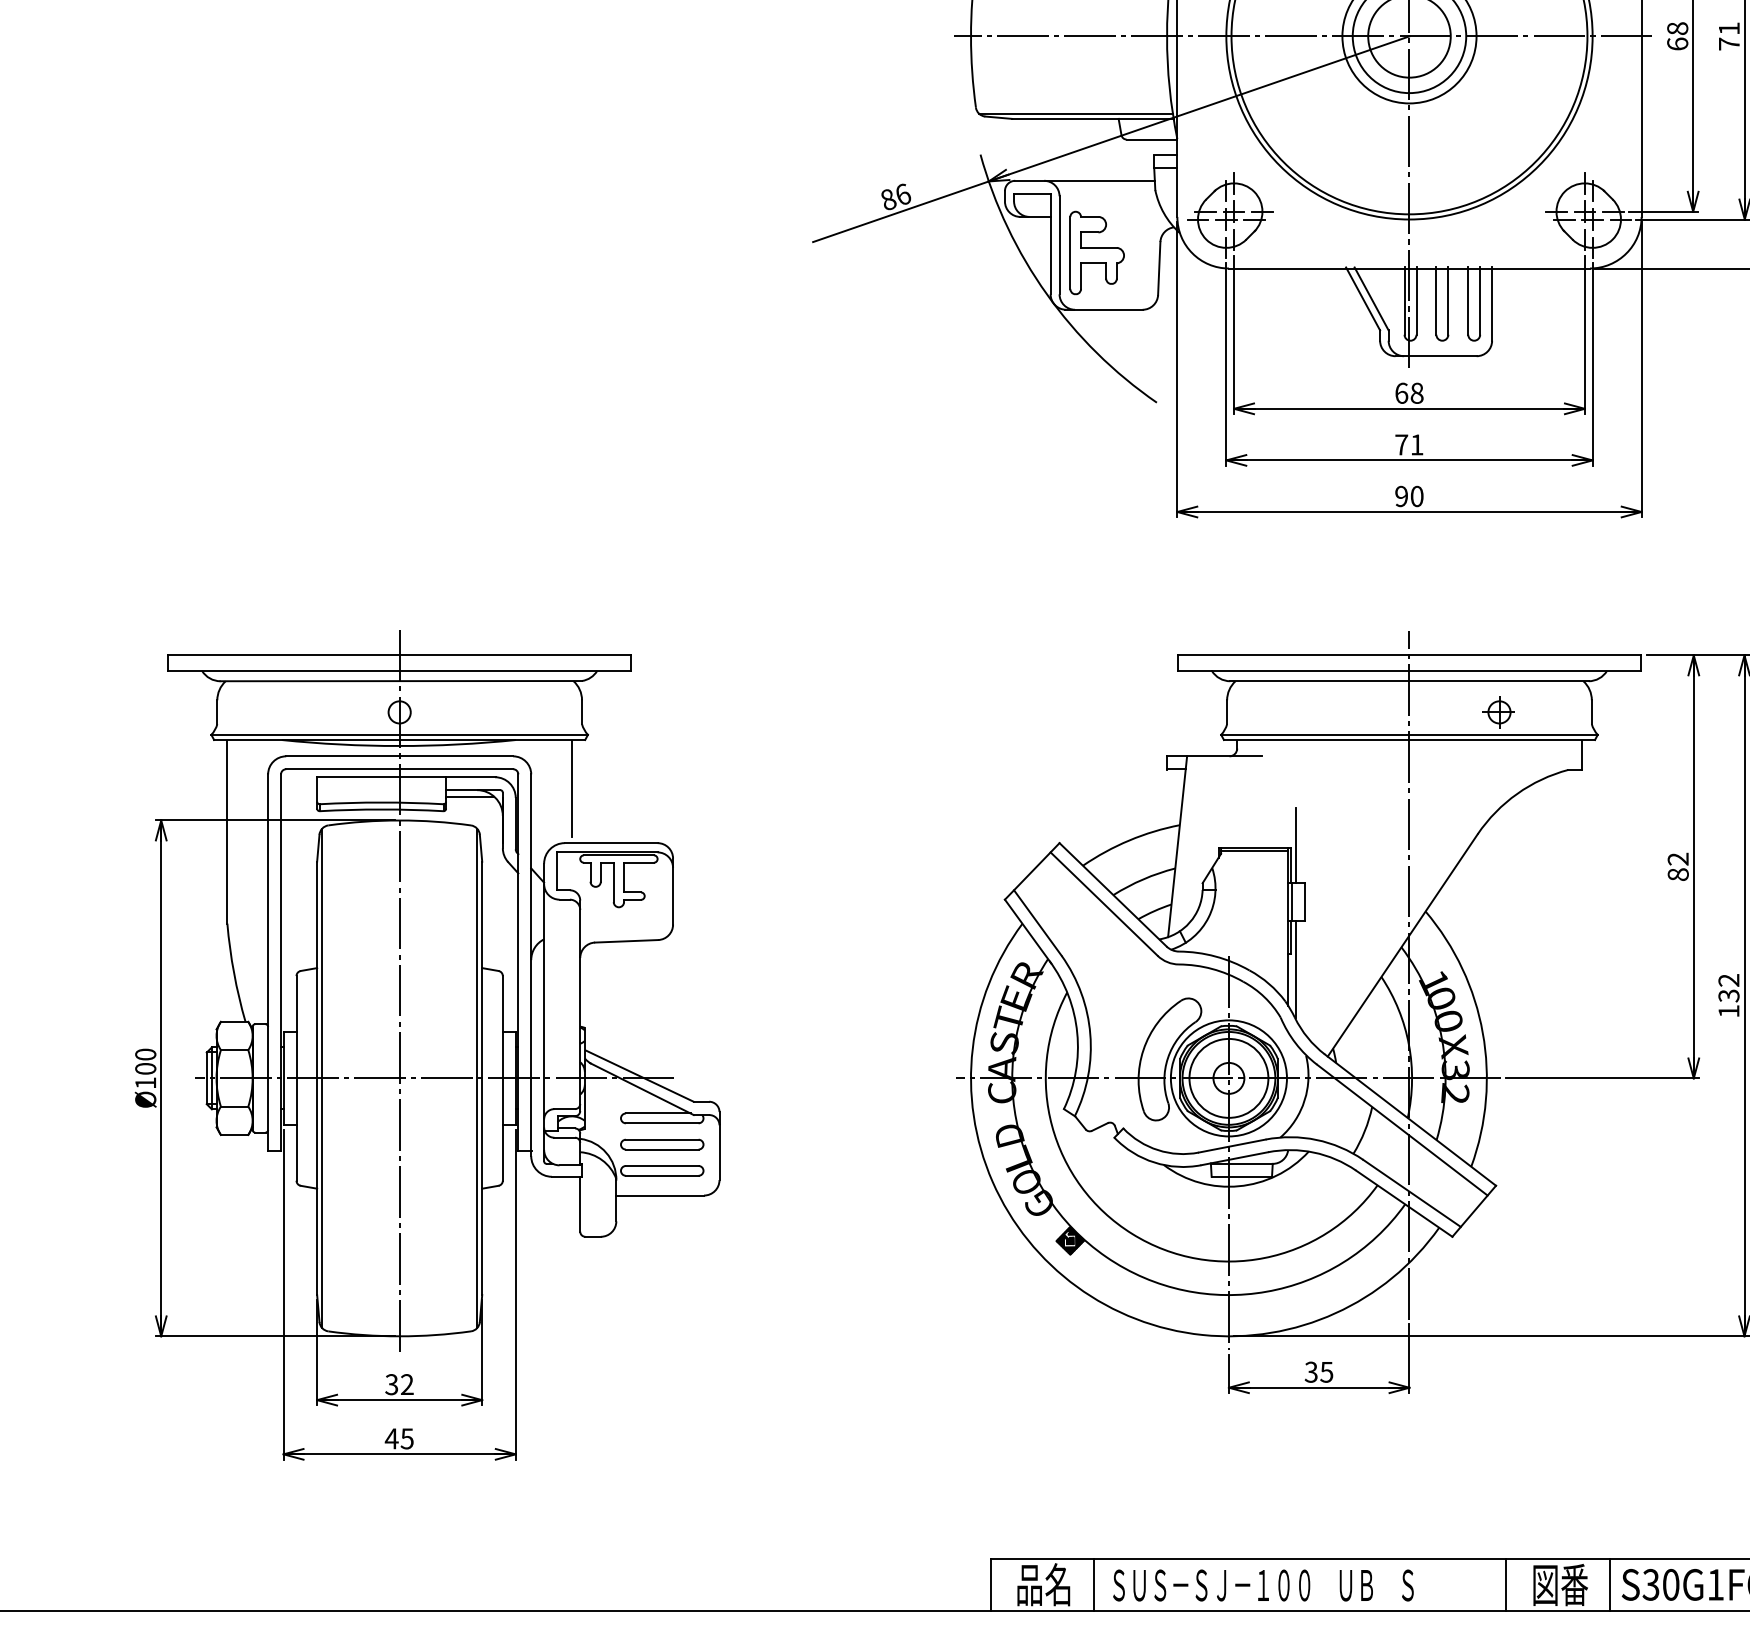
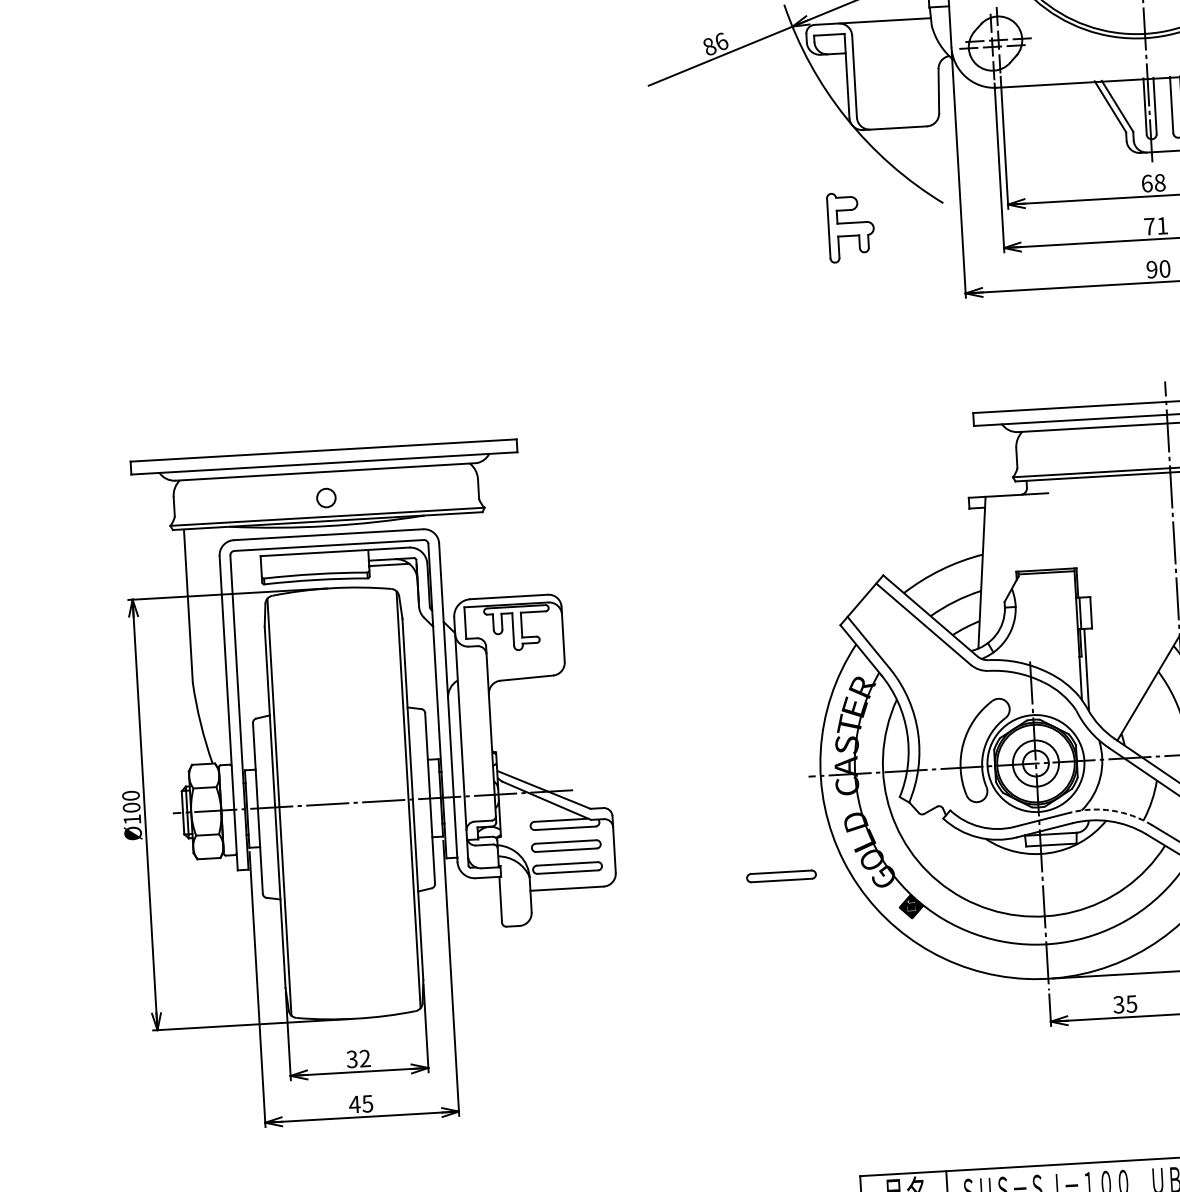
part: (1096, 252) -> (850, 226), moved
line: (571, 788) -> (473, 553), removed
line: (1296, 845) -> (1081, 565), removed
line: (399, 989) -> (339, 729), removed
circle: (1228, 1077) -> (1035, 762), size x0.7
arc: (1316, 1139) -> (1111, 810), solid -> dashed
part: (917, 1195) -> (781, 876), added

